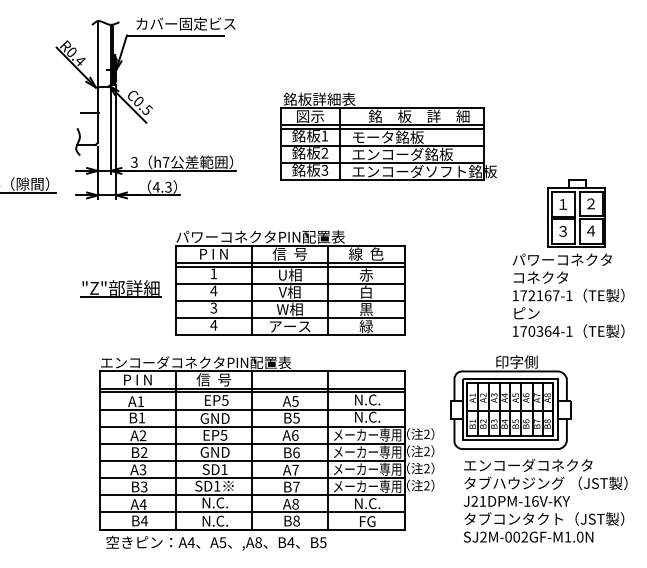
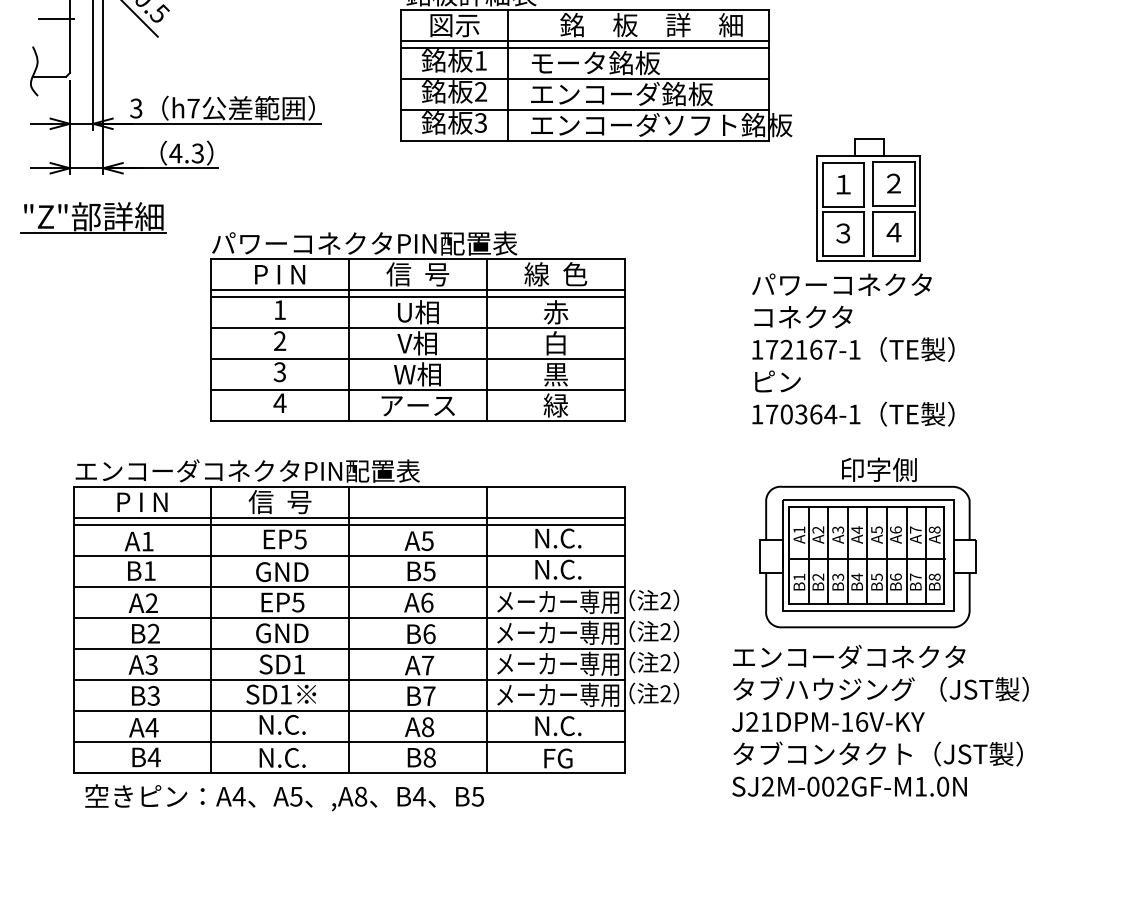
part: (568, 258) -> (853, 282), moved
part: (120, 288) -> (92, 217), moved
text: (213, 290) -> (279, 340), 4 -> 2
part: (510, 402) -> (867, 543), moved

